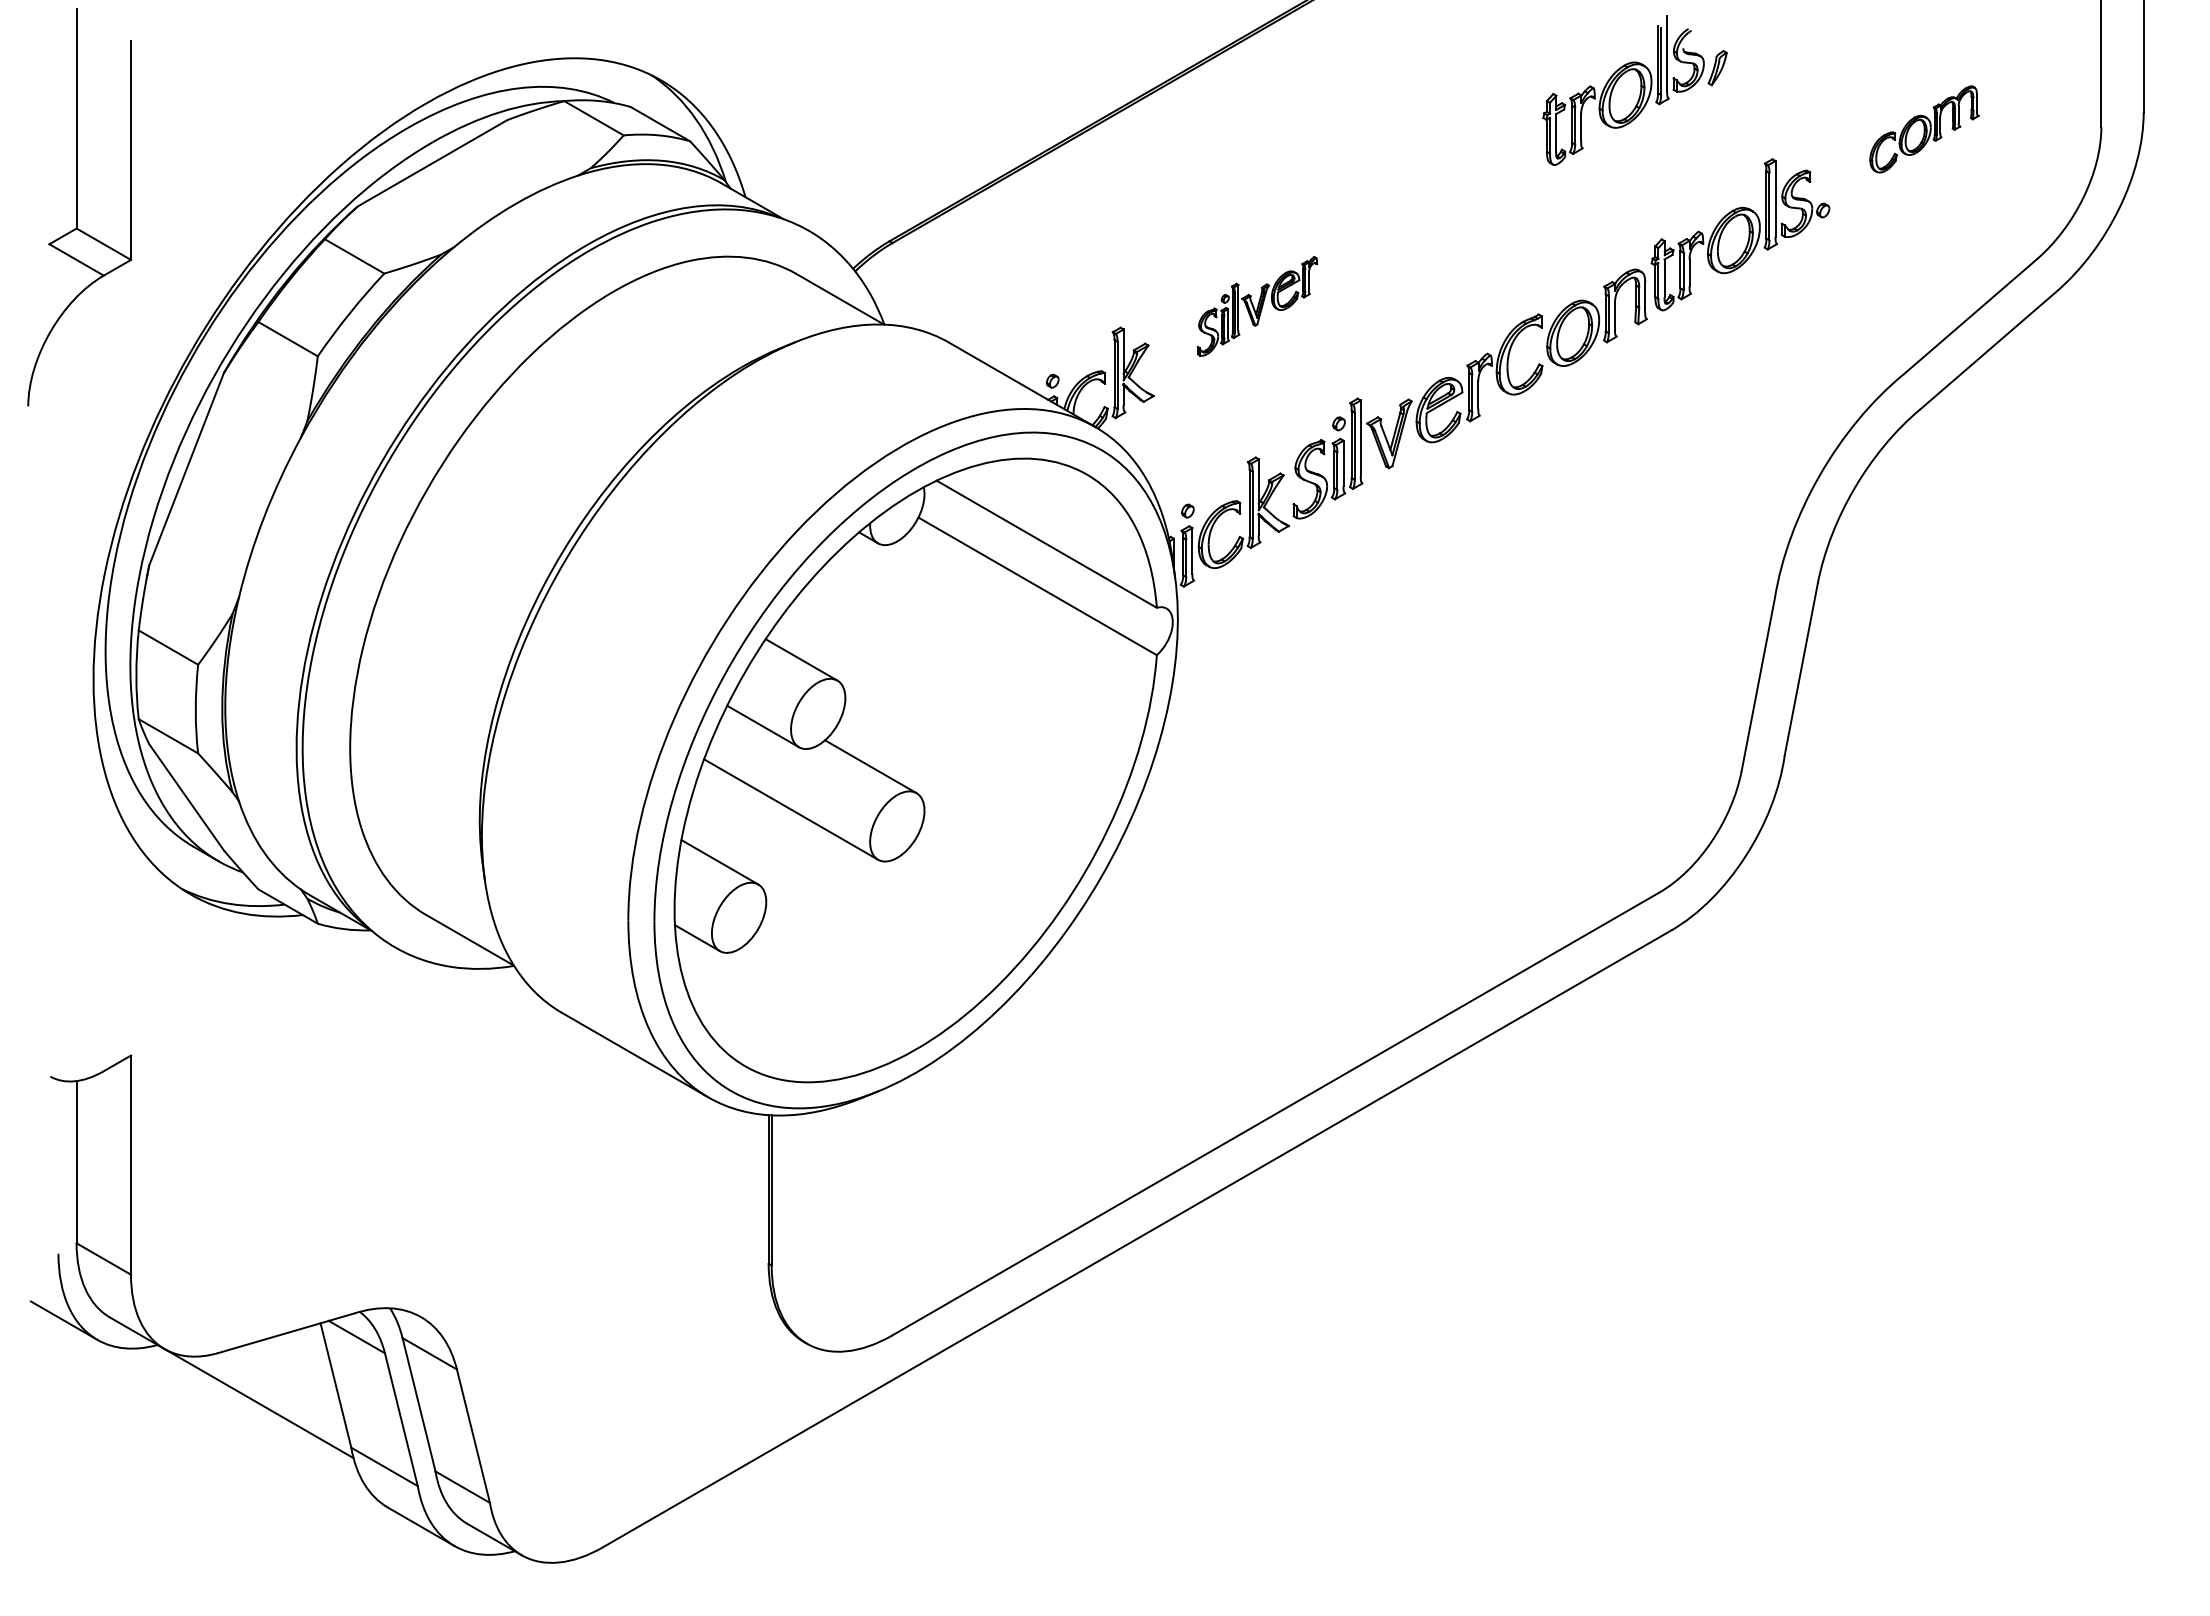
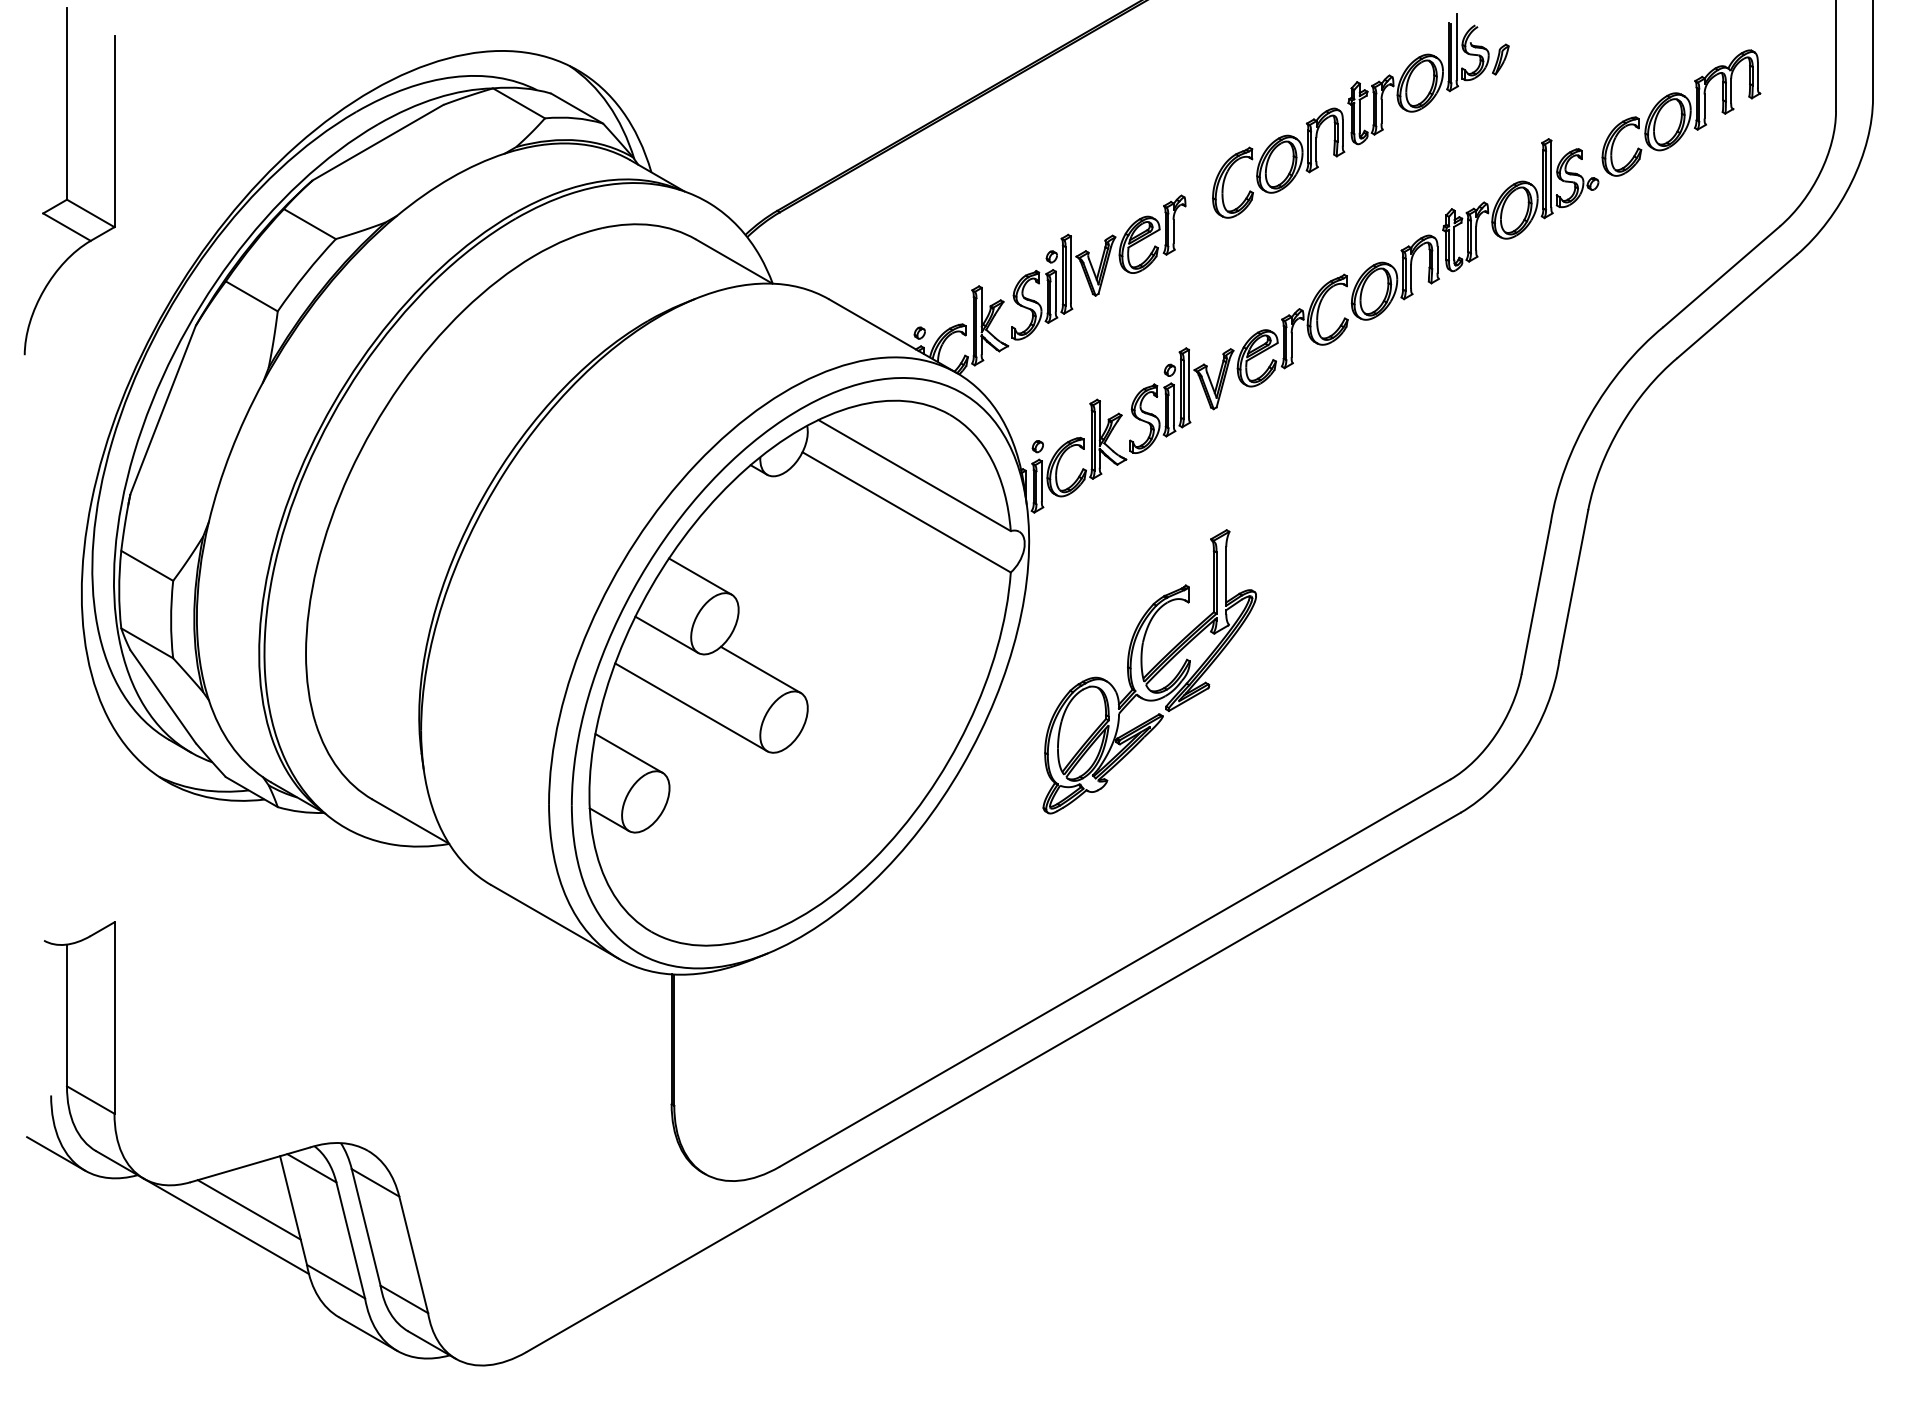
part: (1924, 129) -> (1681, 113), size x1.67
part: (1463, 186) -> (1278, 162), added
part: (1257, 306) -> (1098, 267), size x1.67
part: (1315, 768) -> (1149, 671), added
line: (285, 1384) -> (249, 1209), added

